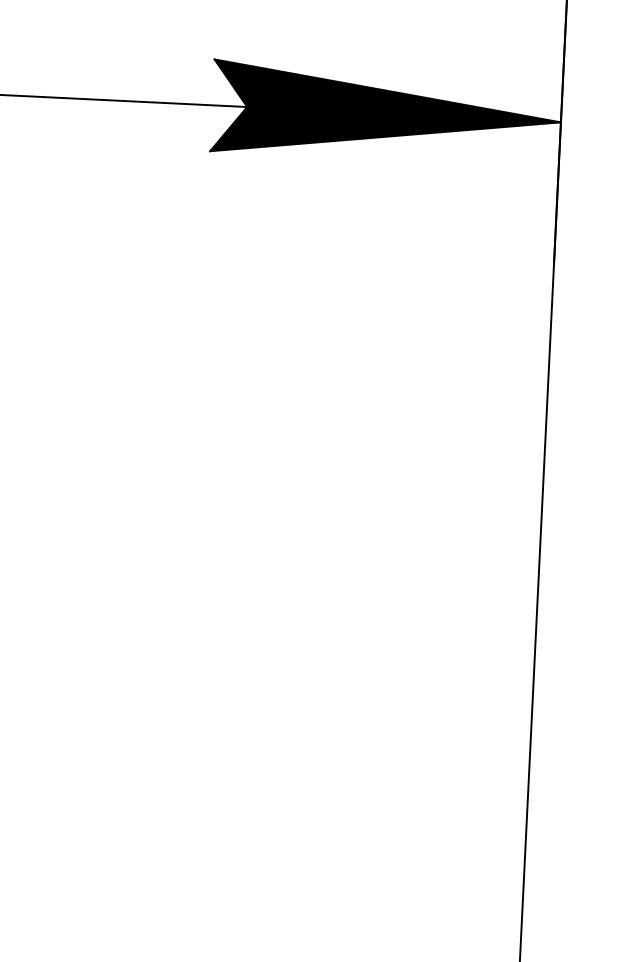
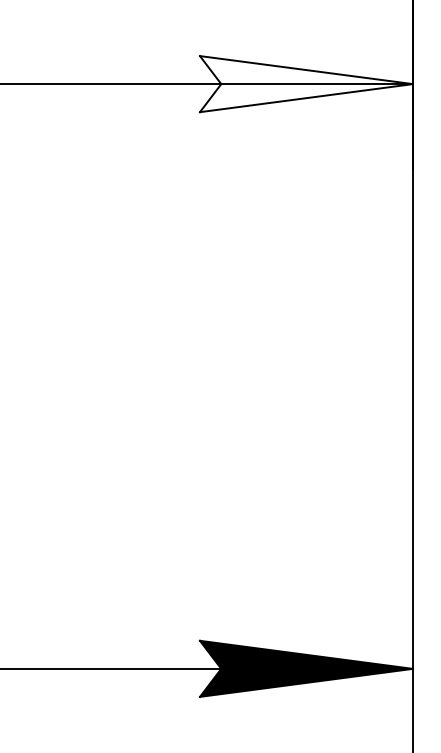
fill: (386, 114) -> (306, 84), removed

